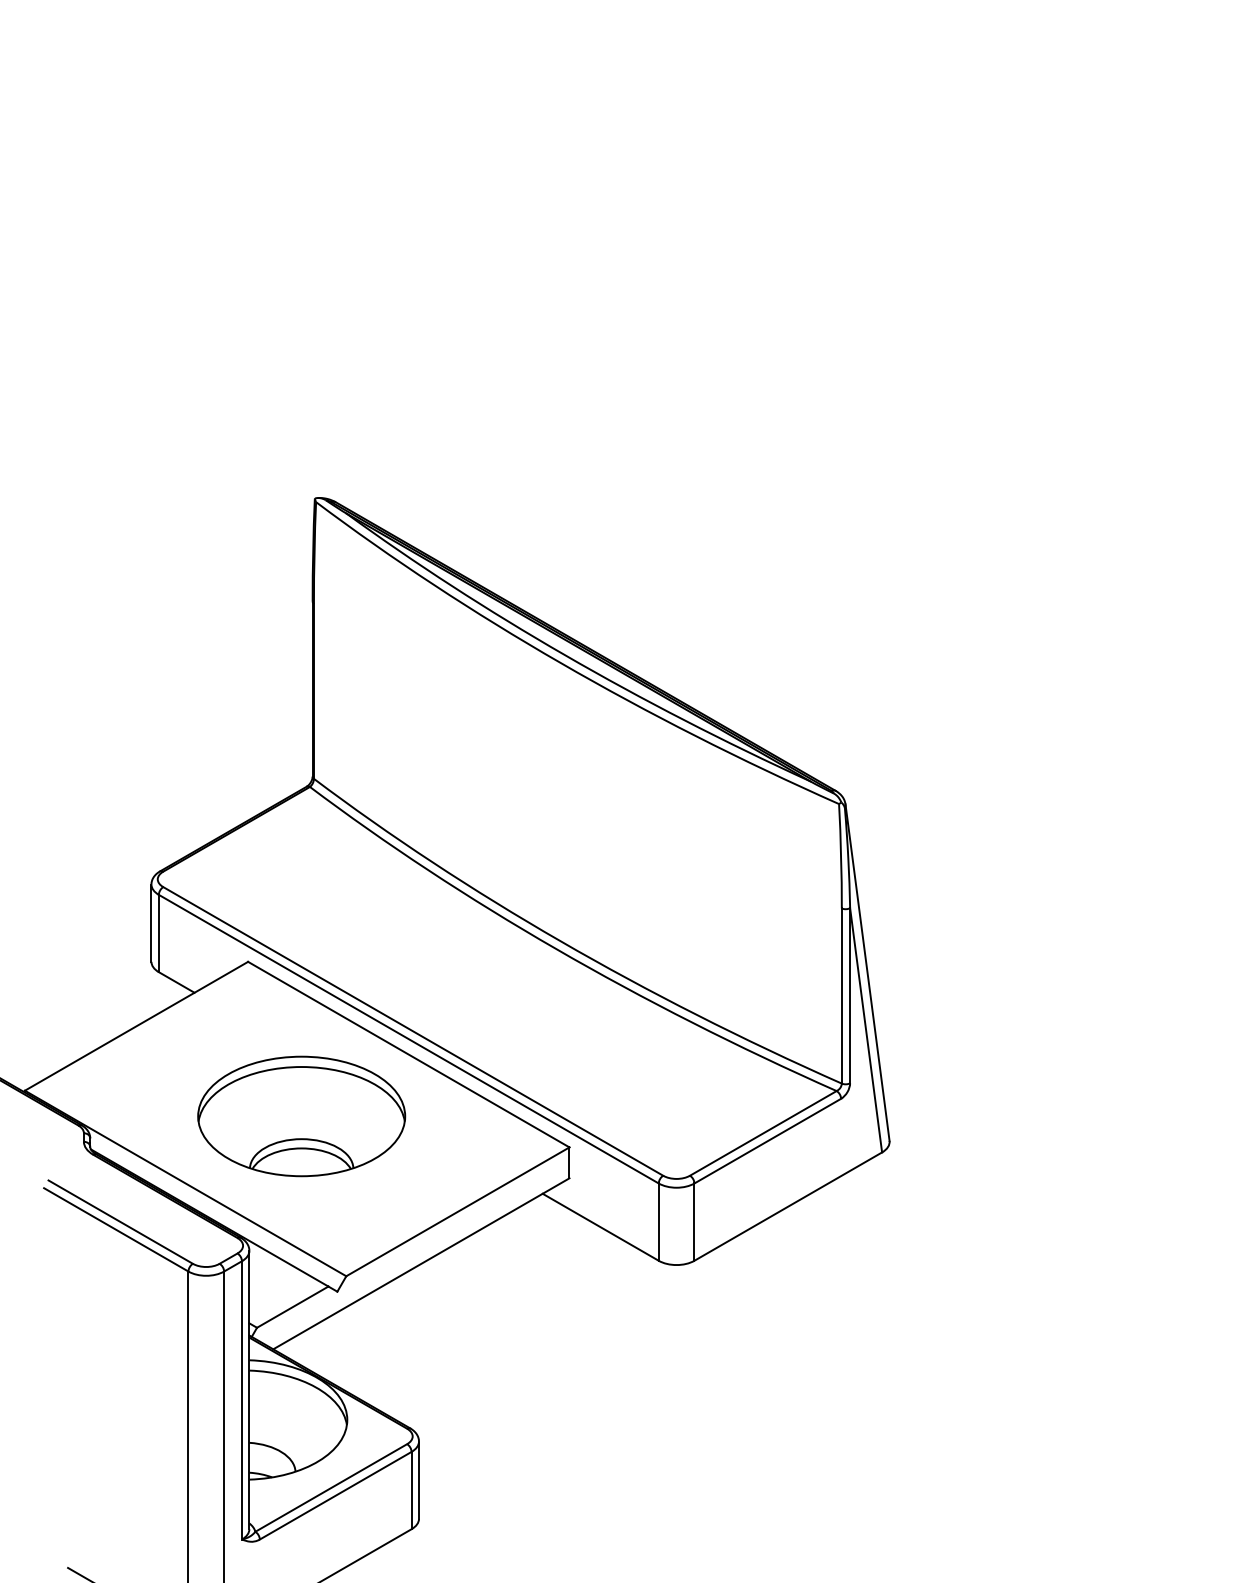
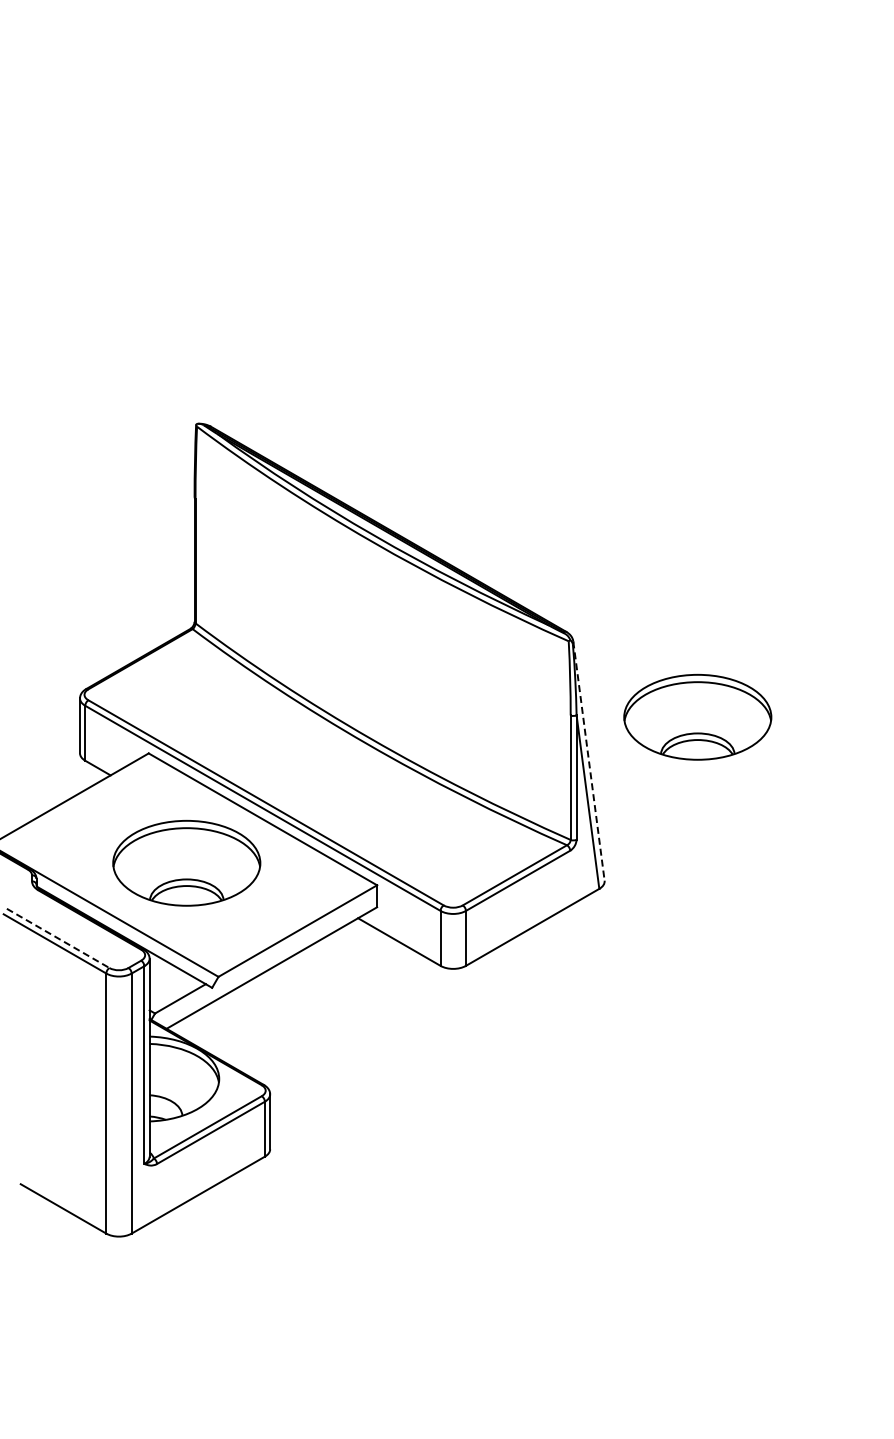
part: (1020, 909) -> (697, 716), added
line: (866, 973) -> (588, 761), solid -> dashed
line: (121, 1222) -> (58, 938), solid -> dashed

